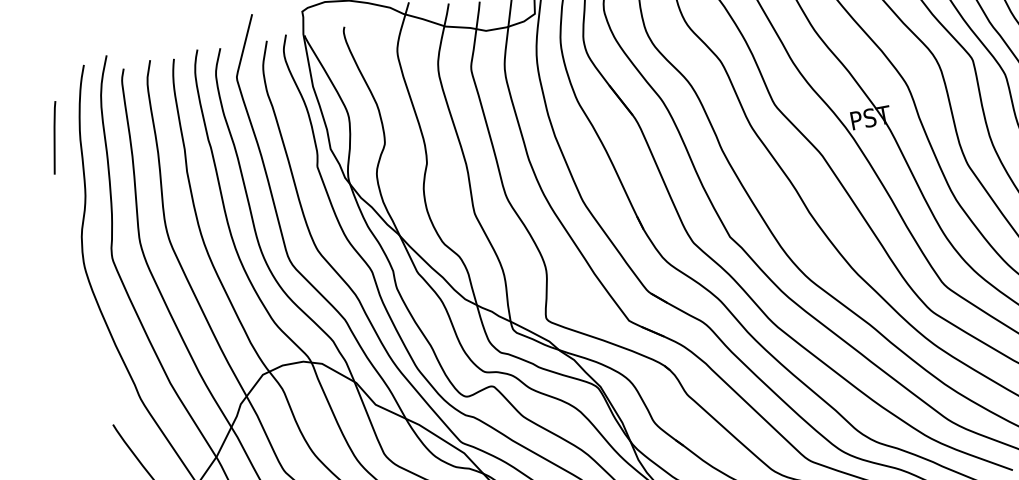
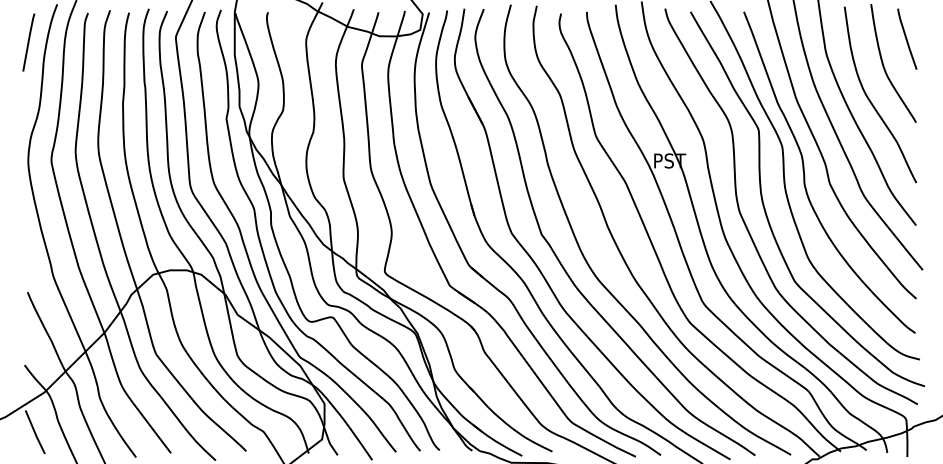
line: (54, 137) -> (28, 42), moved

